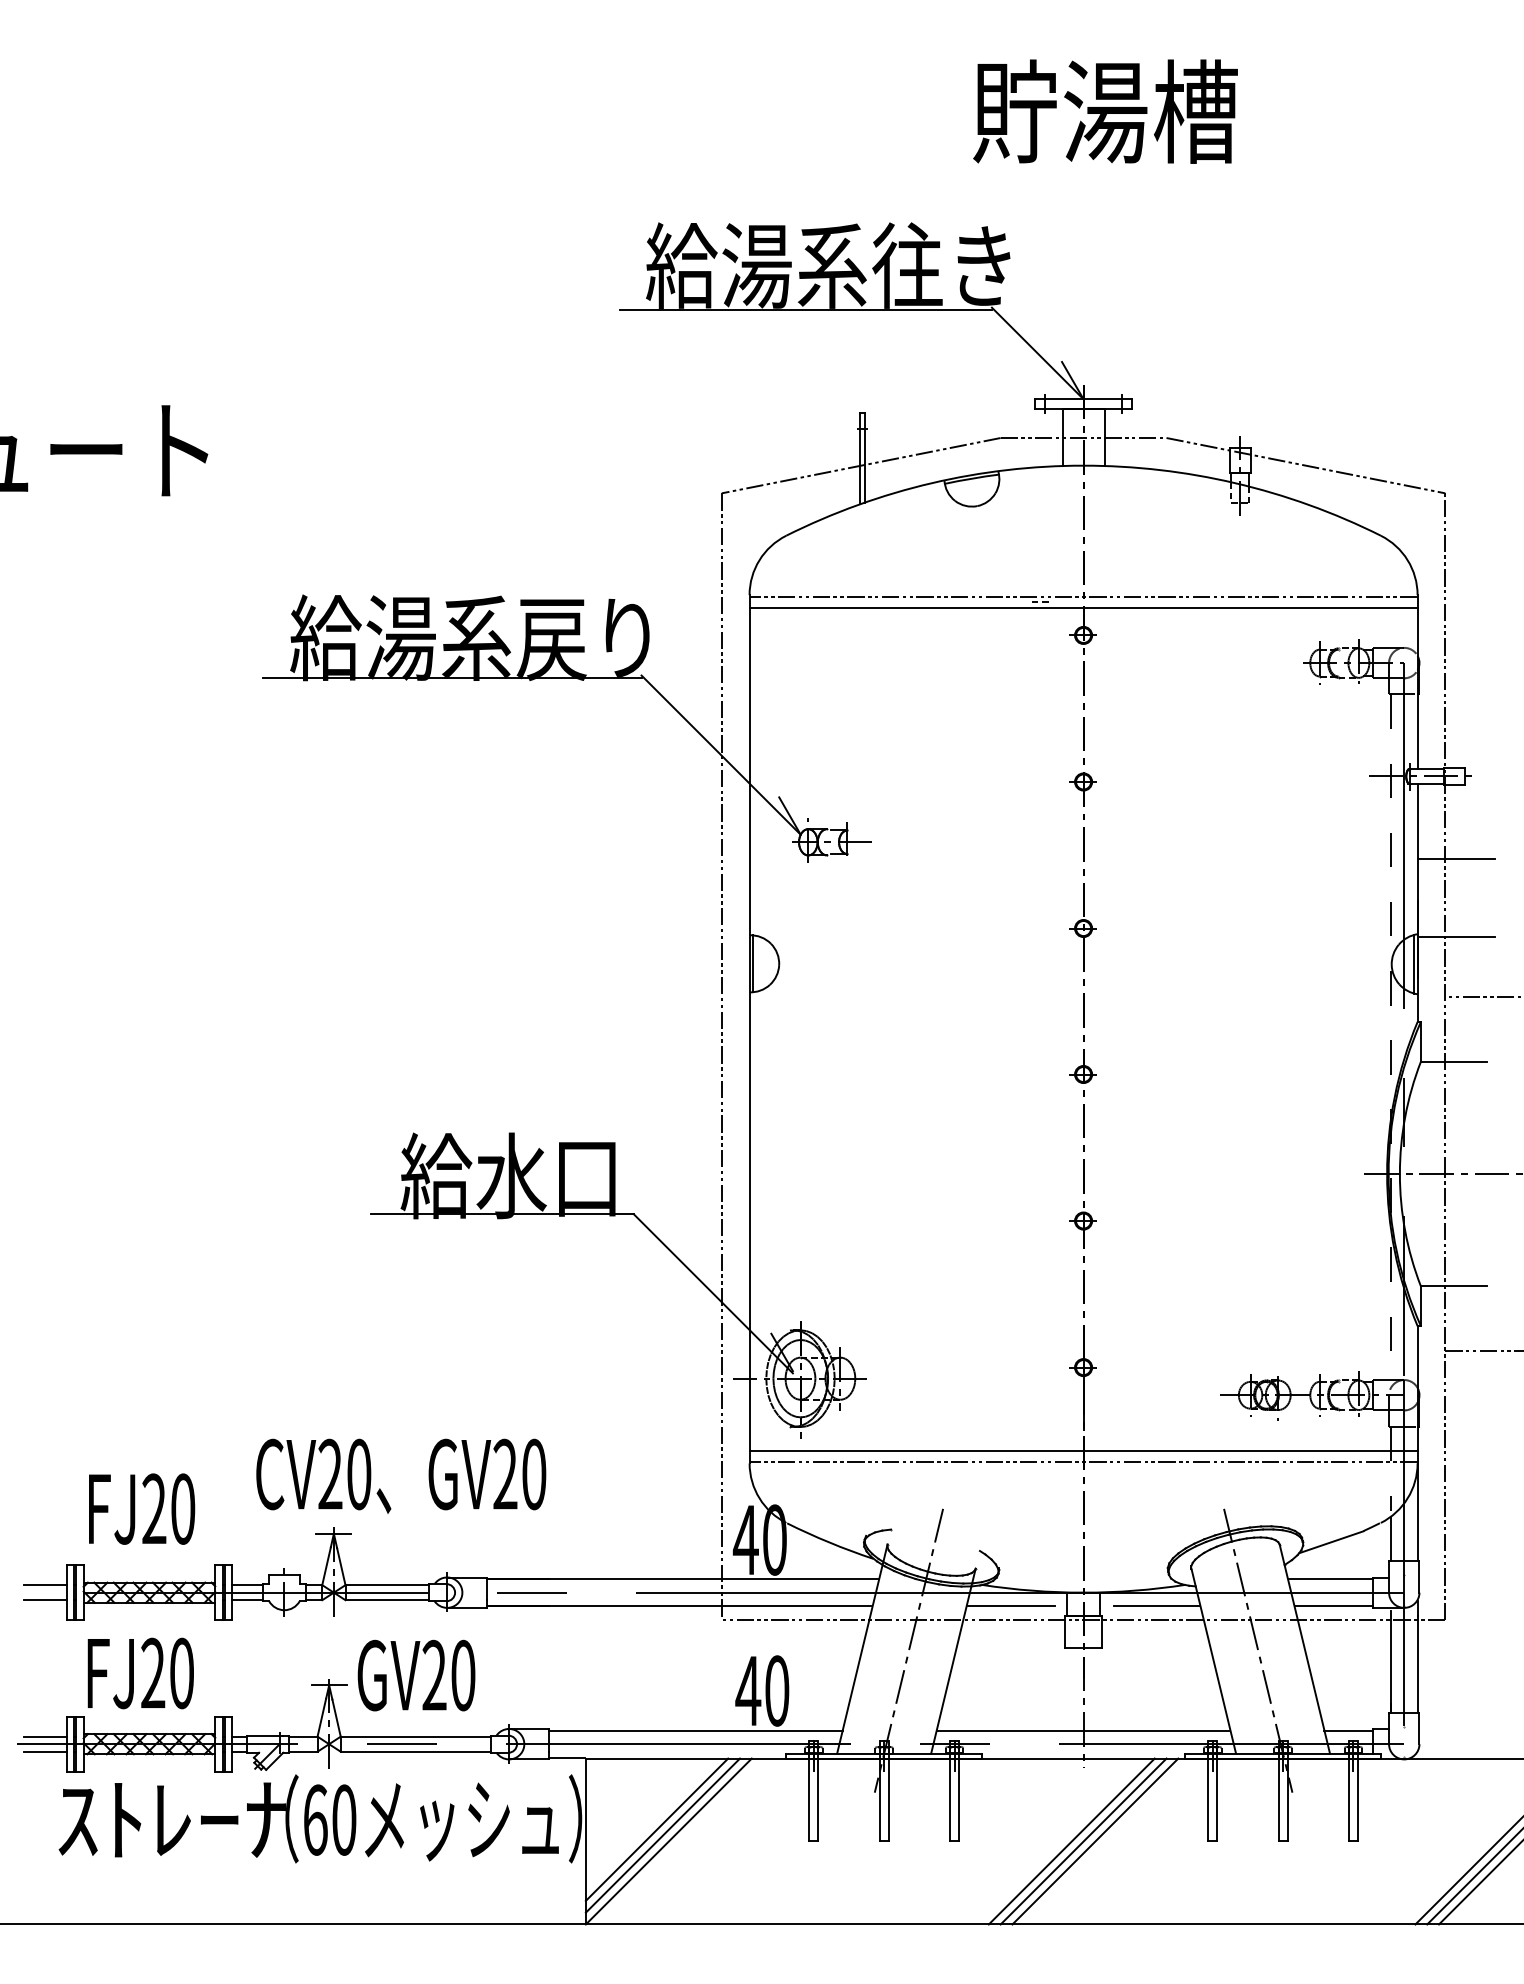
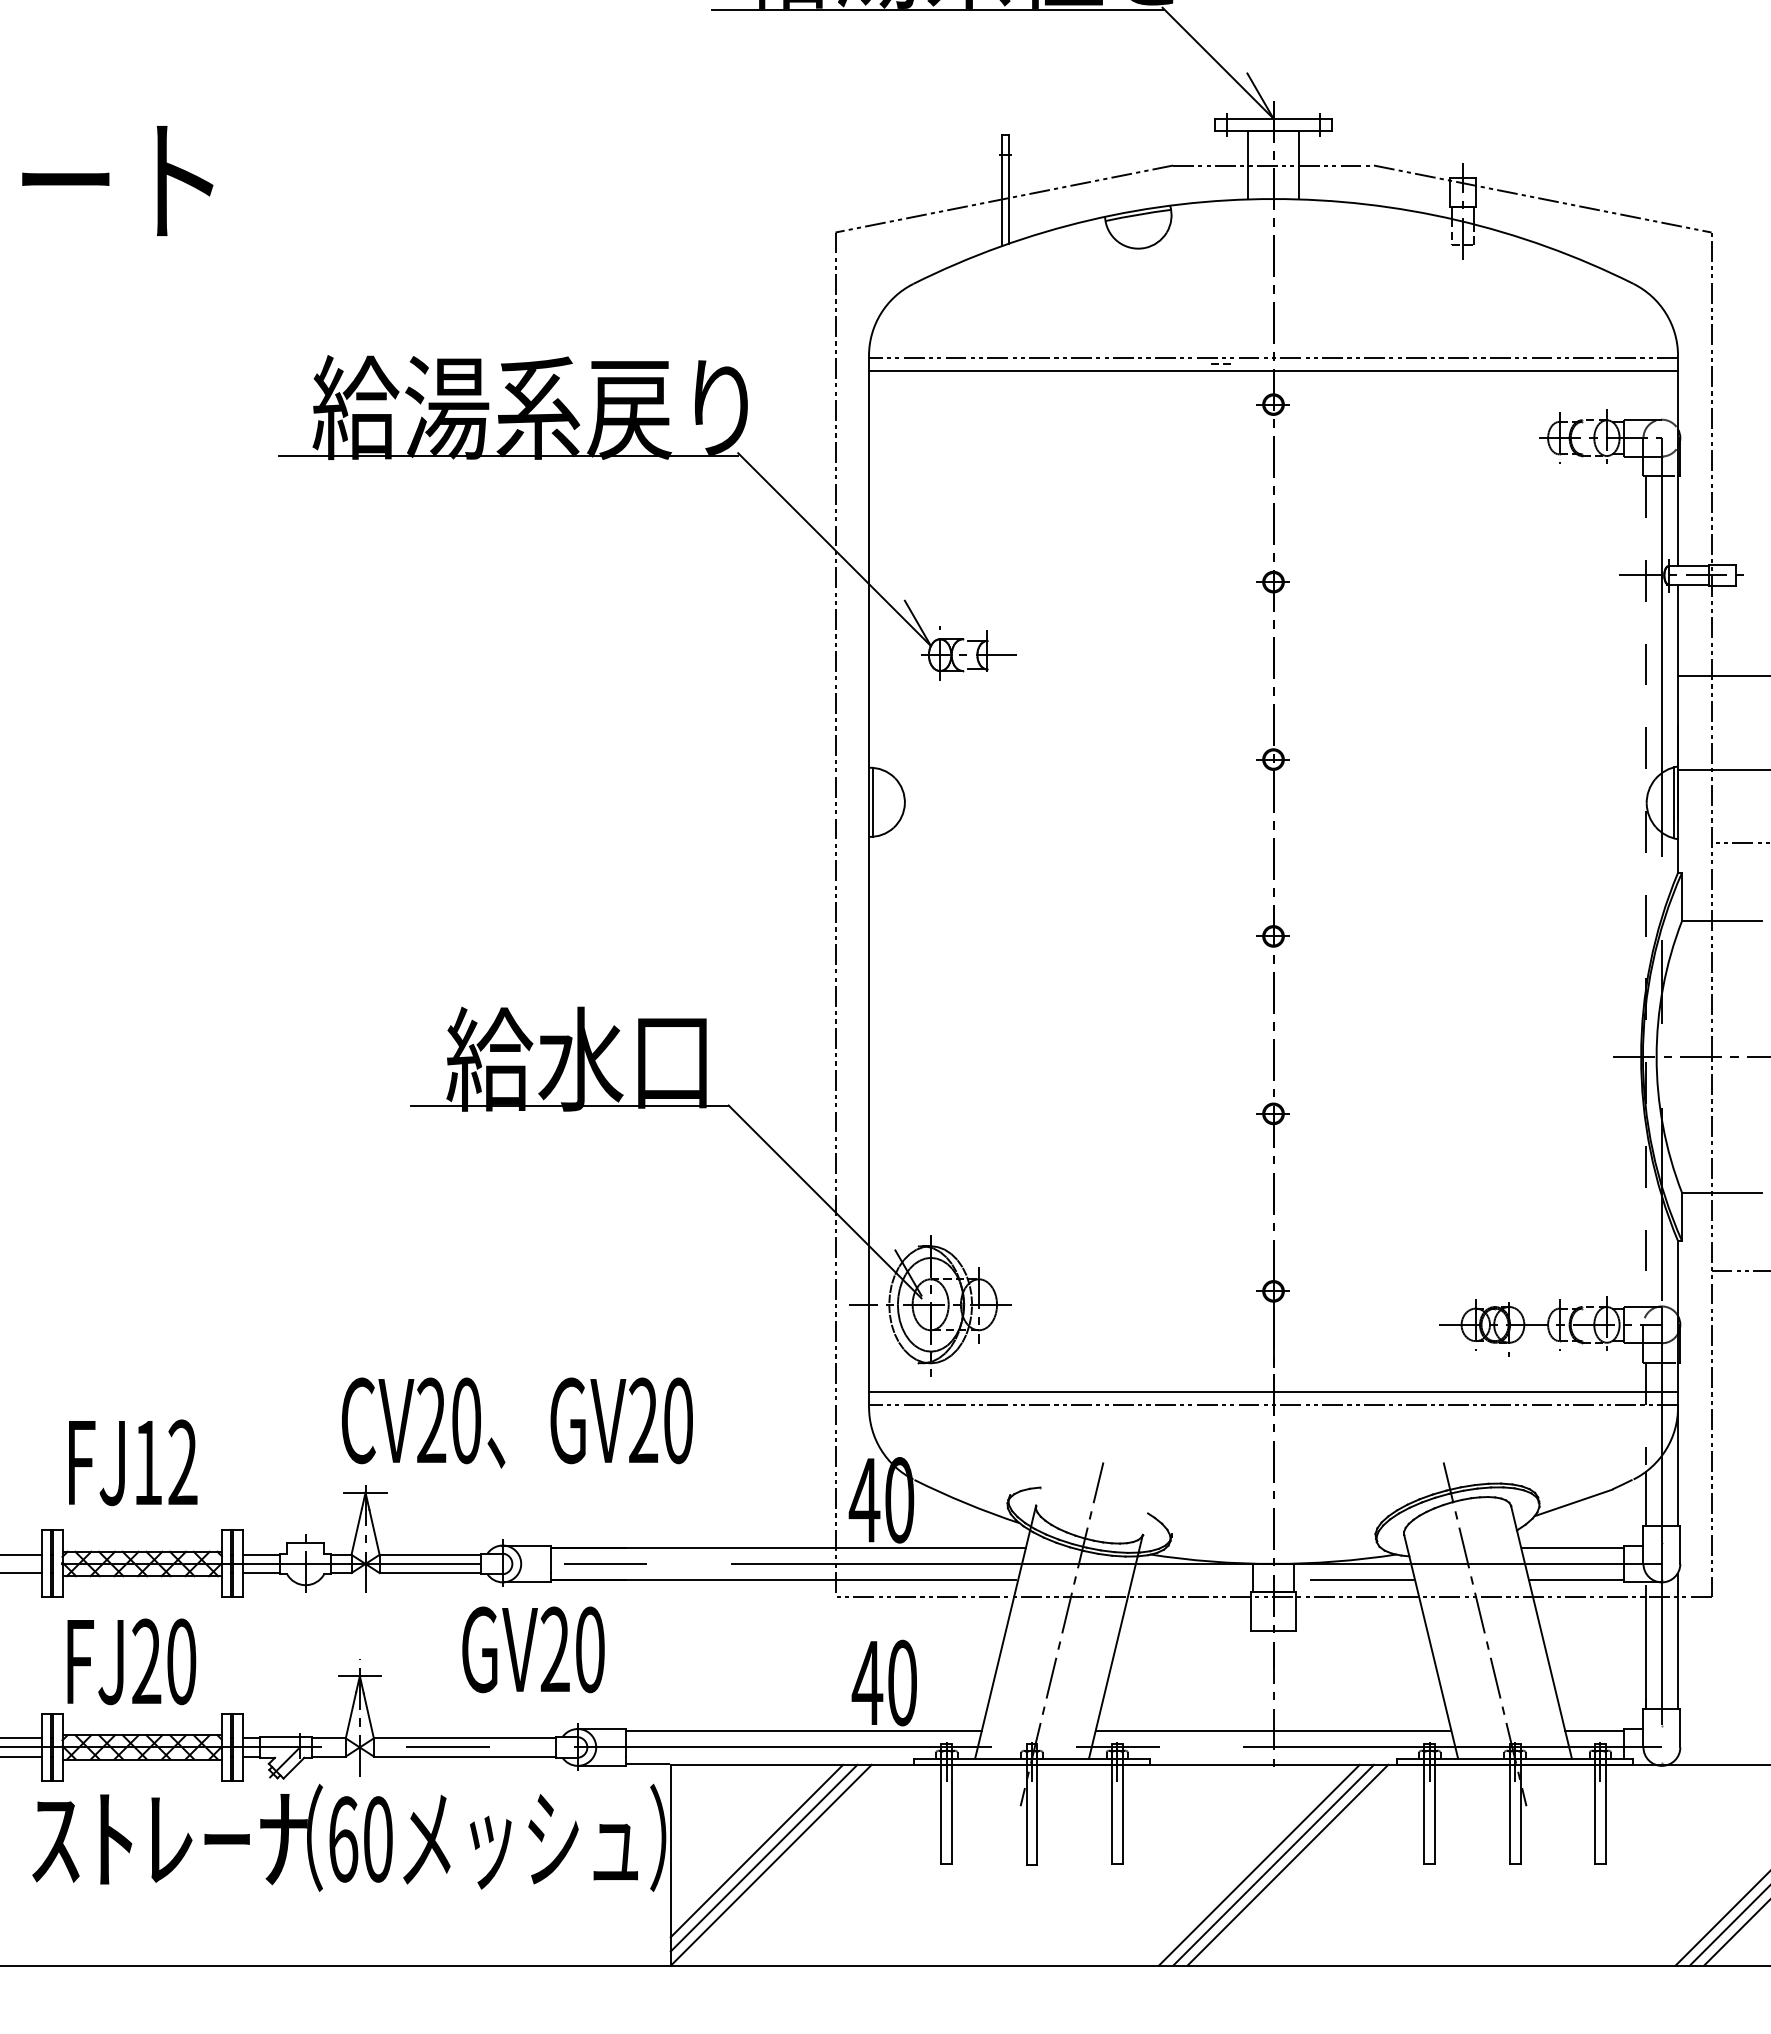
text: (401, 1475) -> (517, 1422), moved
text: (168, 1508) -> (165, 1462), FJ20 -> FJ12
line: (1011, 1606) -> (1186, 1580), removed
text: (416, 1675) -> (533, 1649), moved

